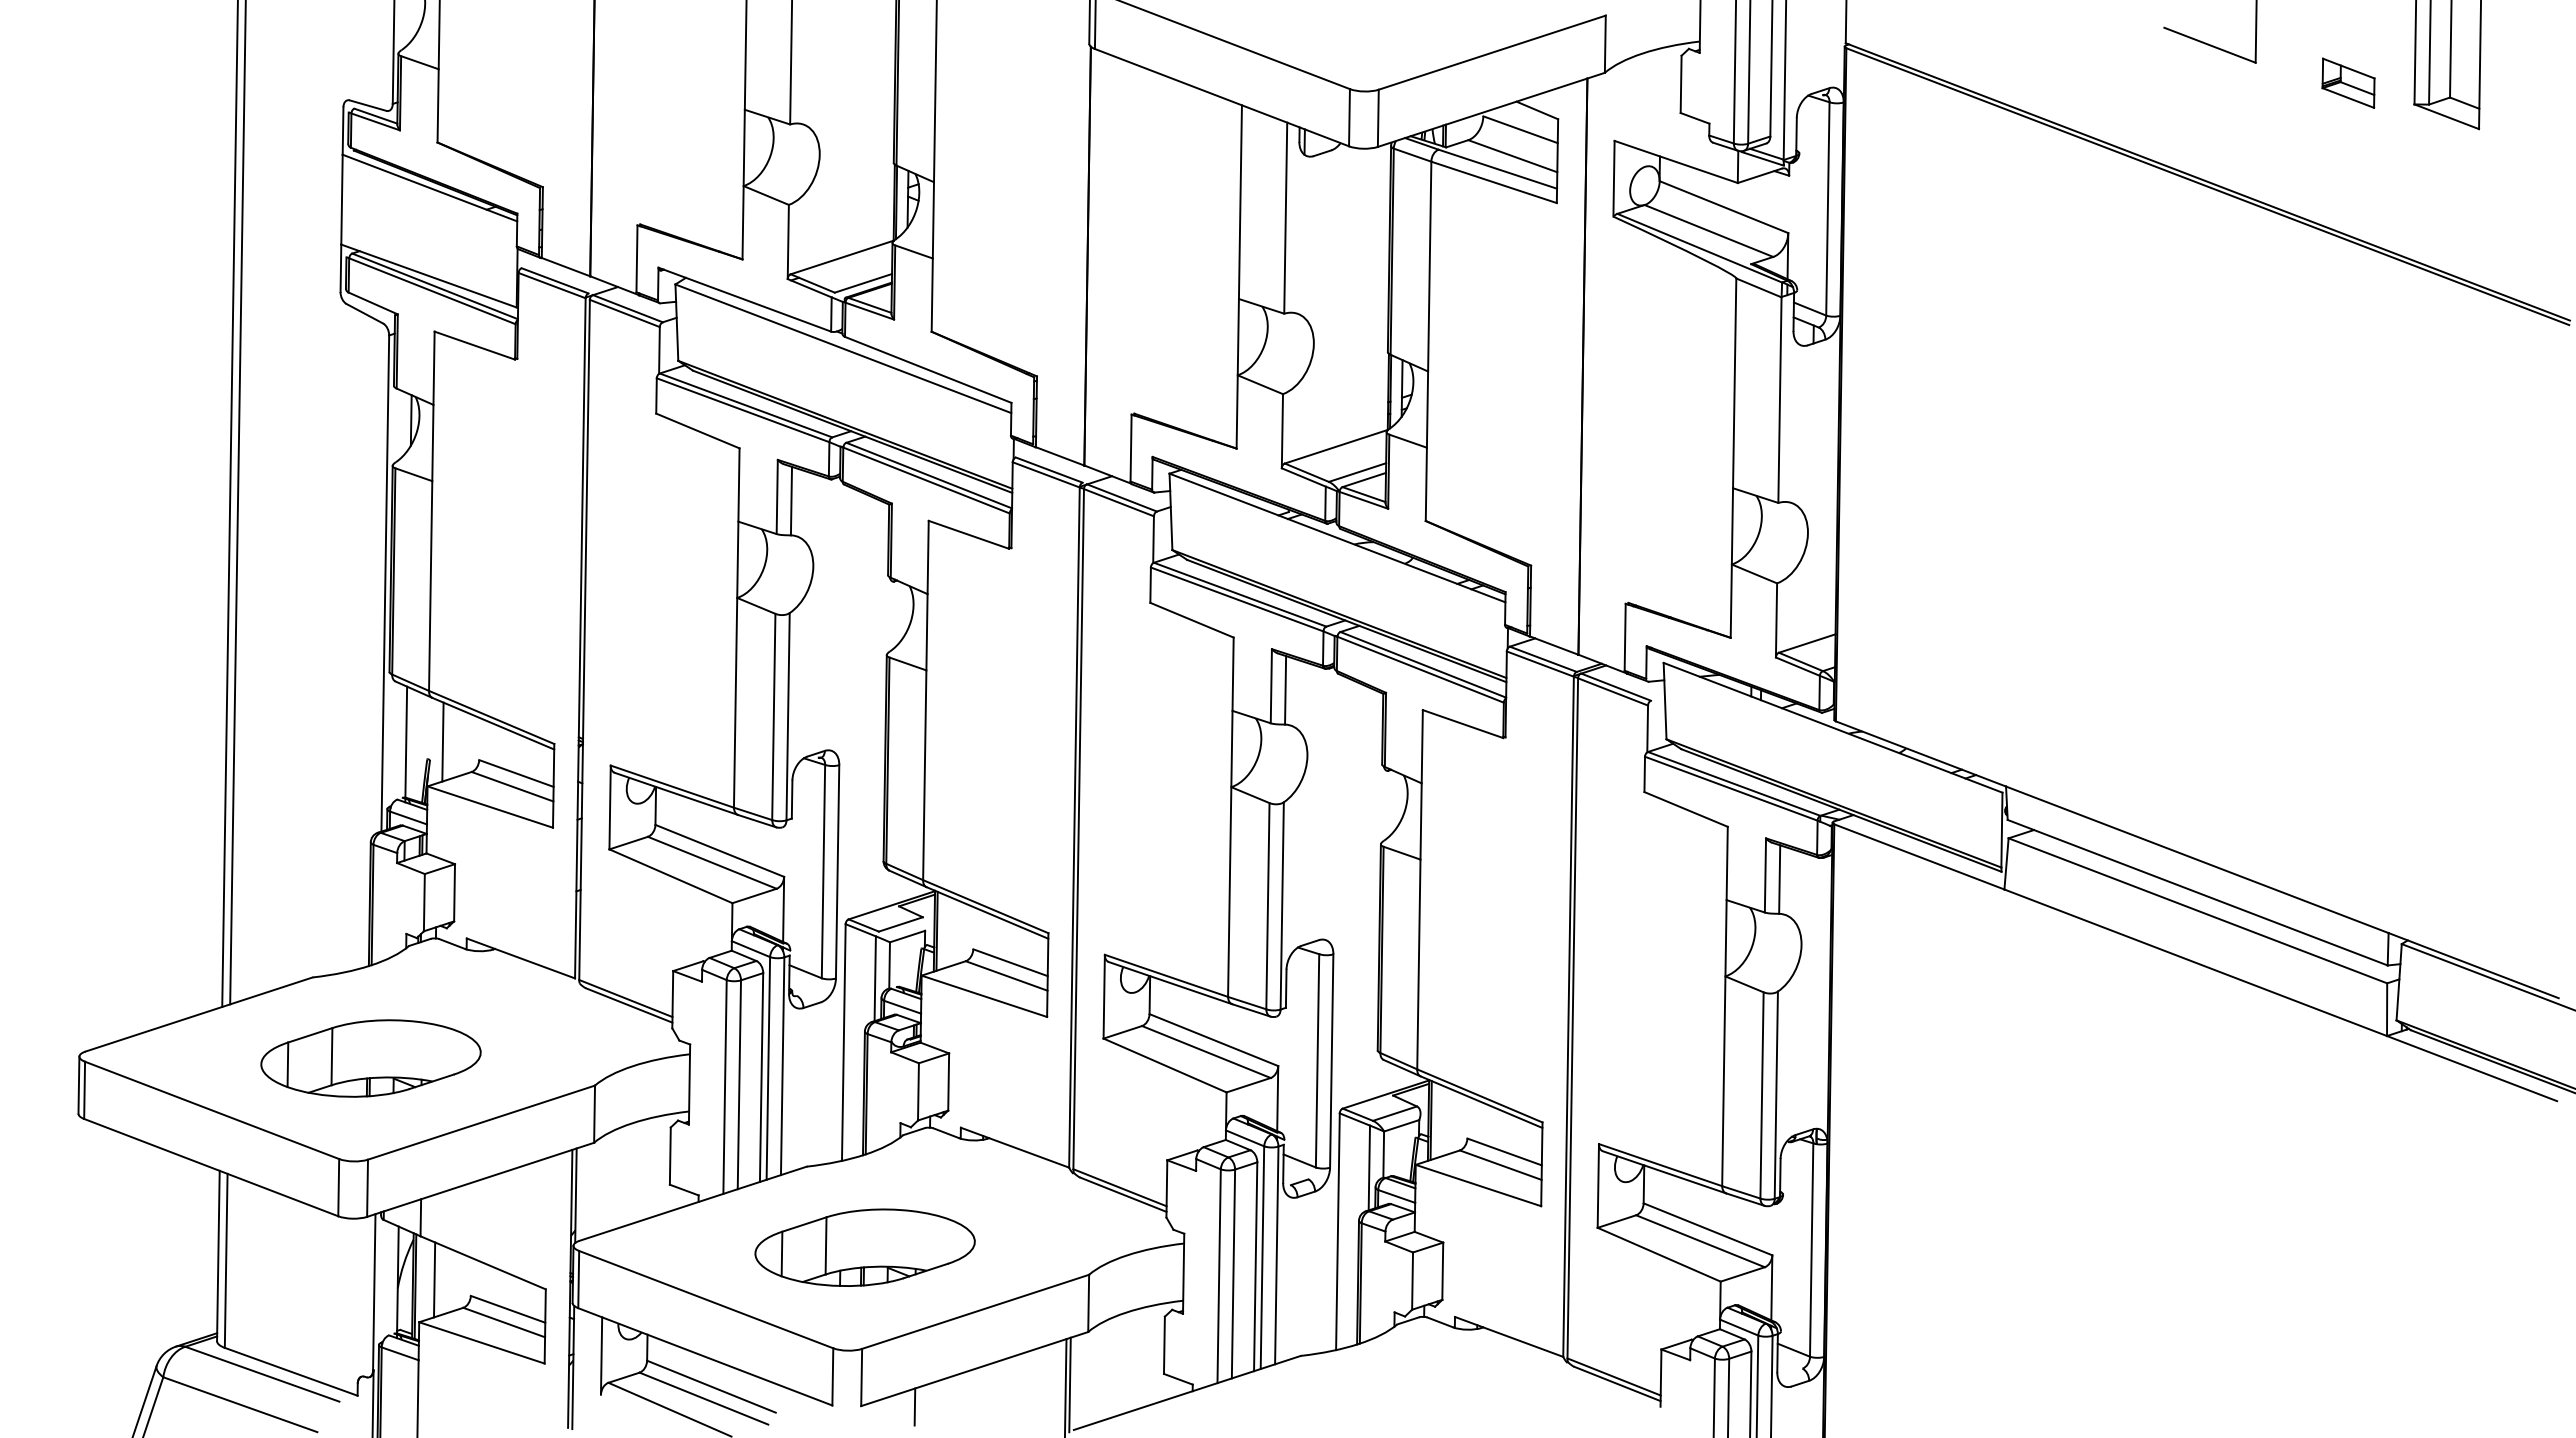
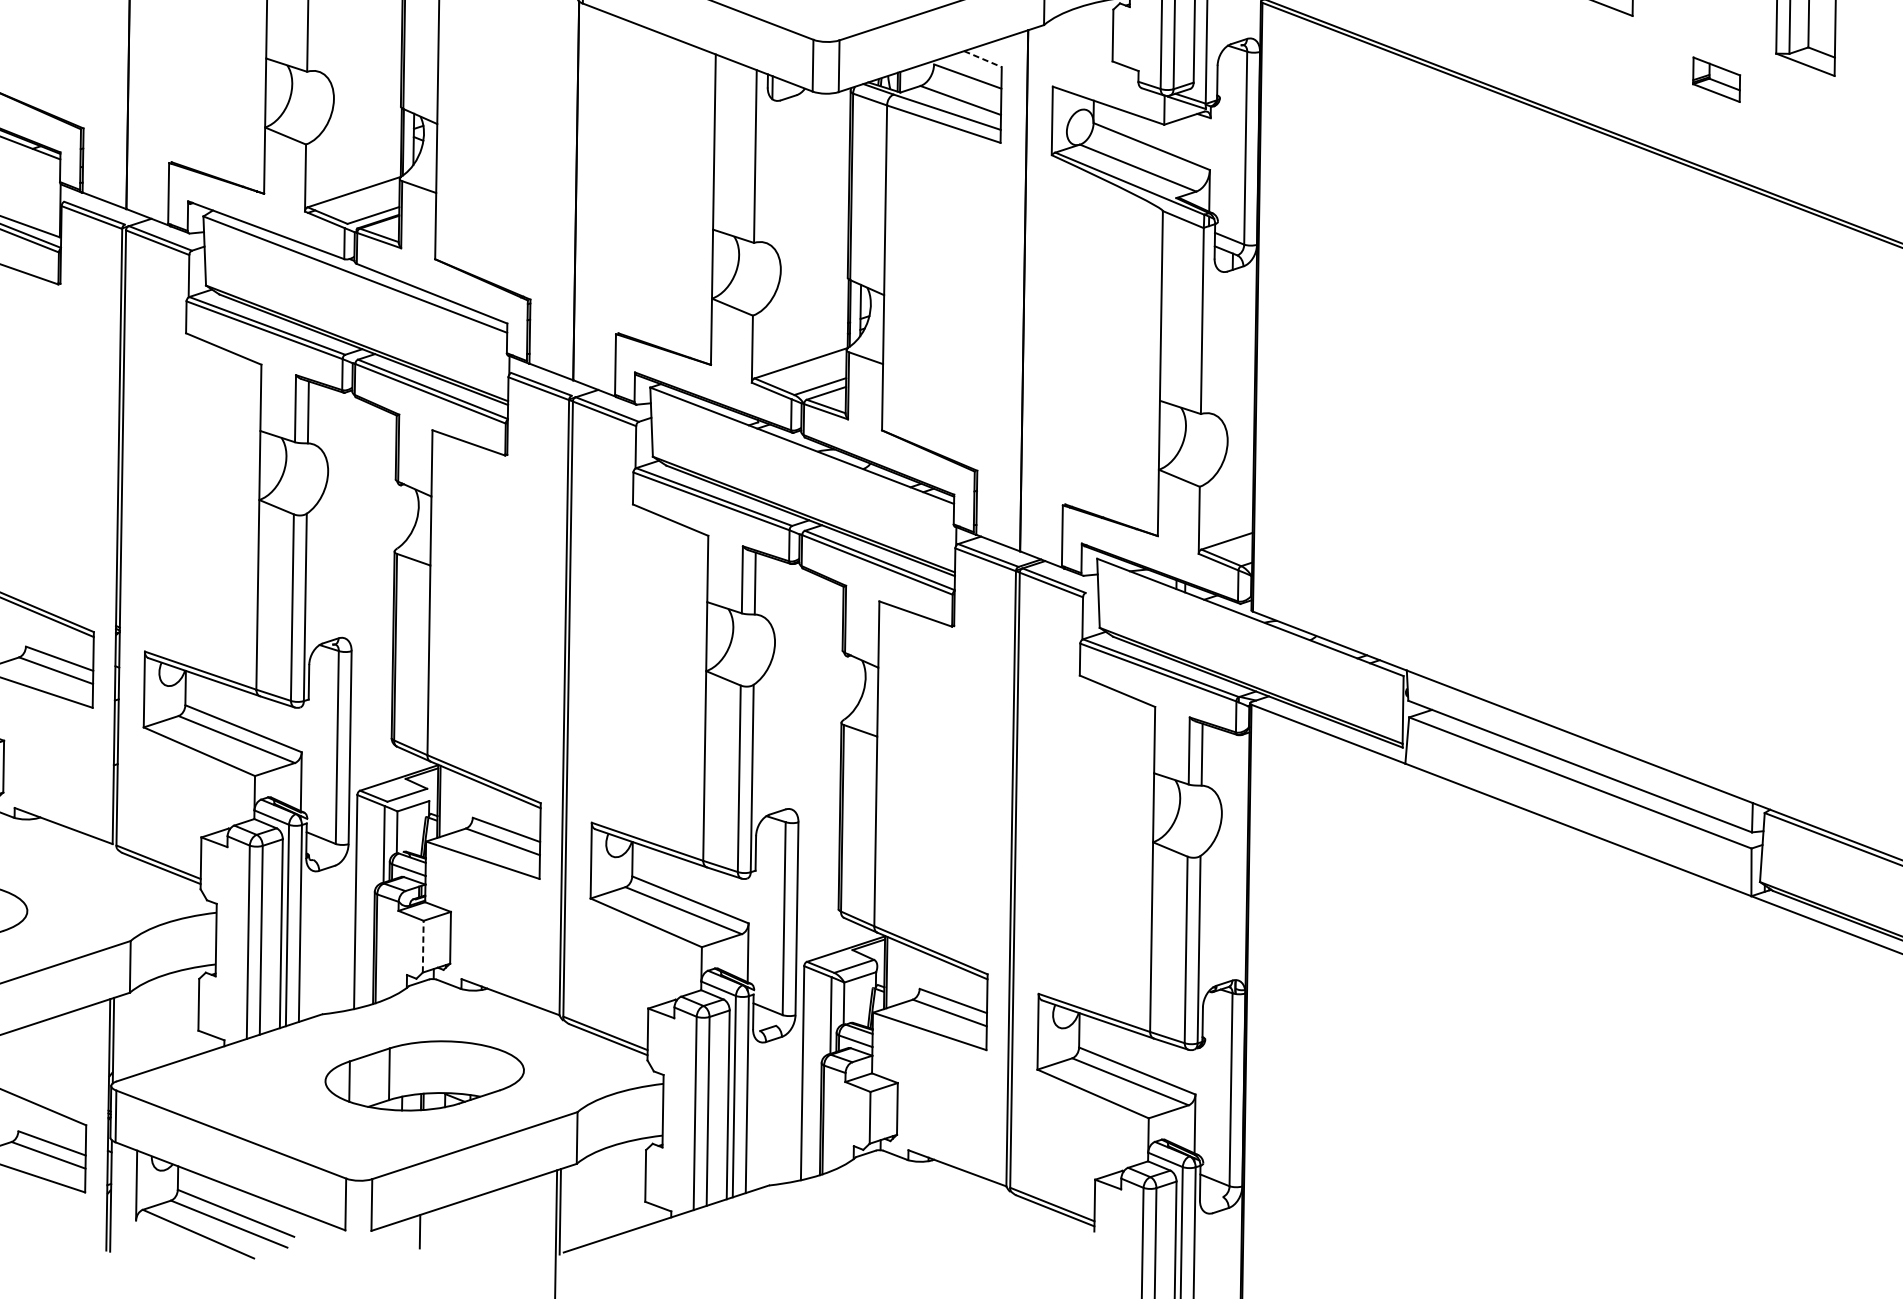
part: (2348, 82) -> (1716, 79), moved
line: (1537, 110) -> (983, 59), solid -> dashed
line: (918, 1091) -> (423, 946), solid -> dashed
part: (864, 1247) -> (424, 1075), moved

